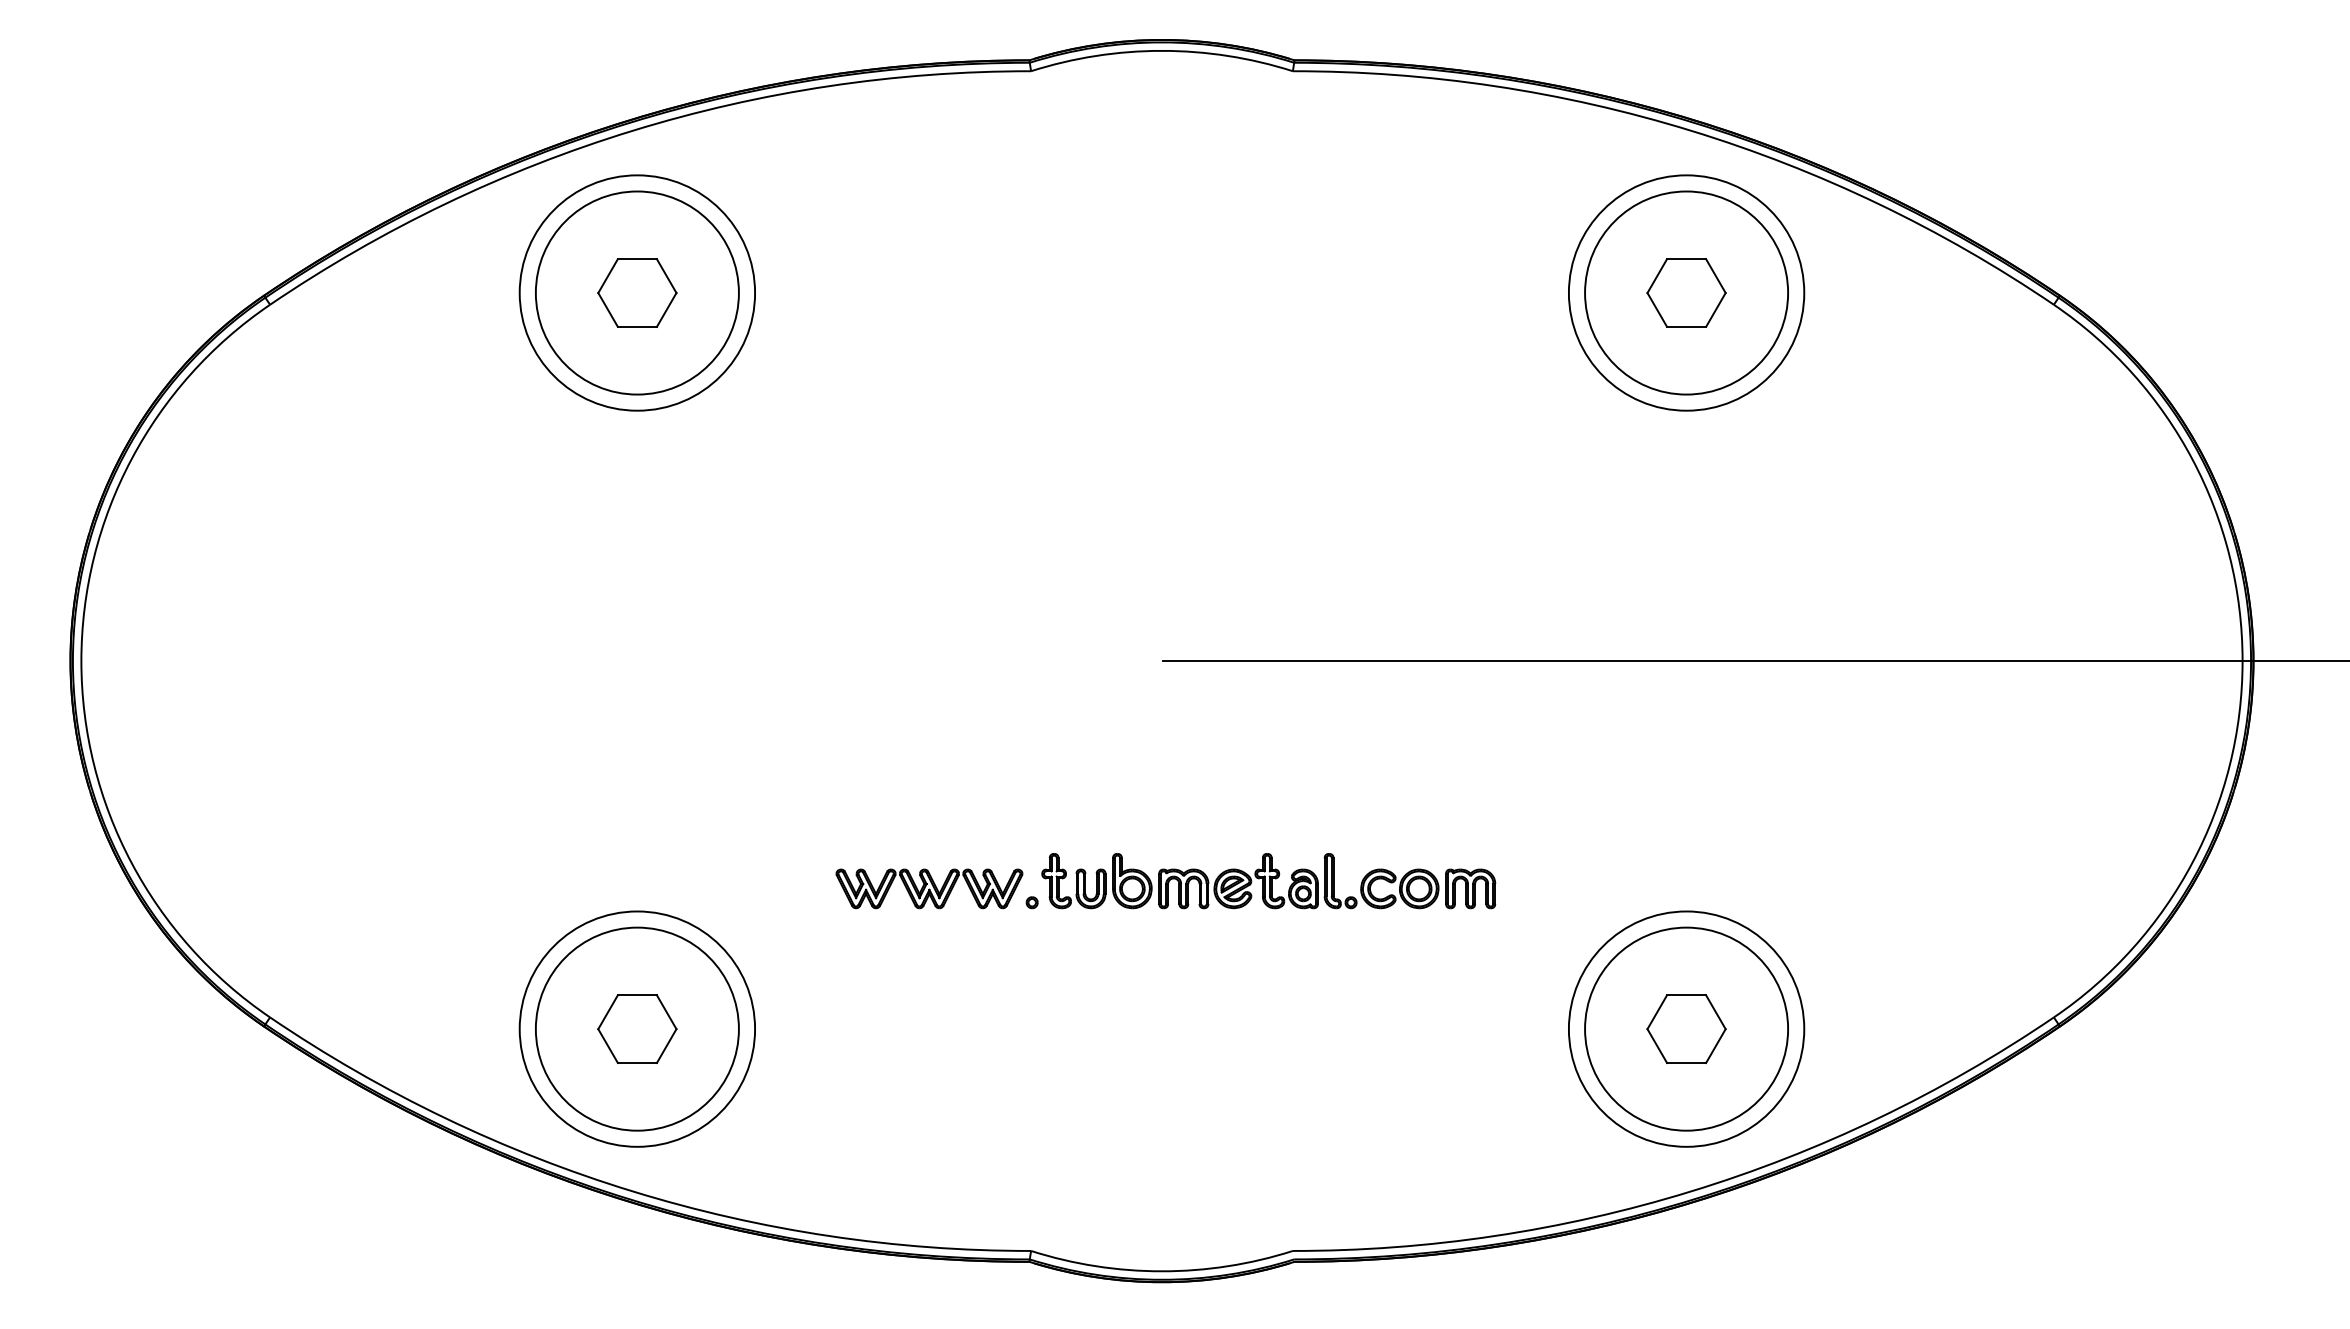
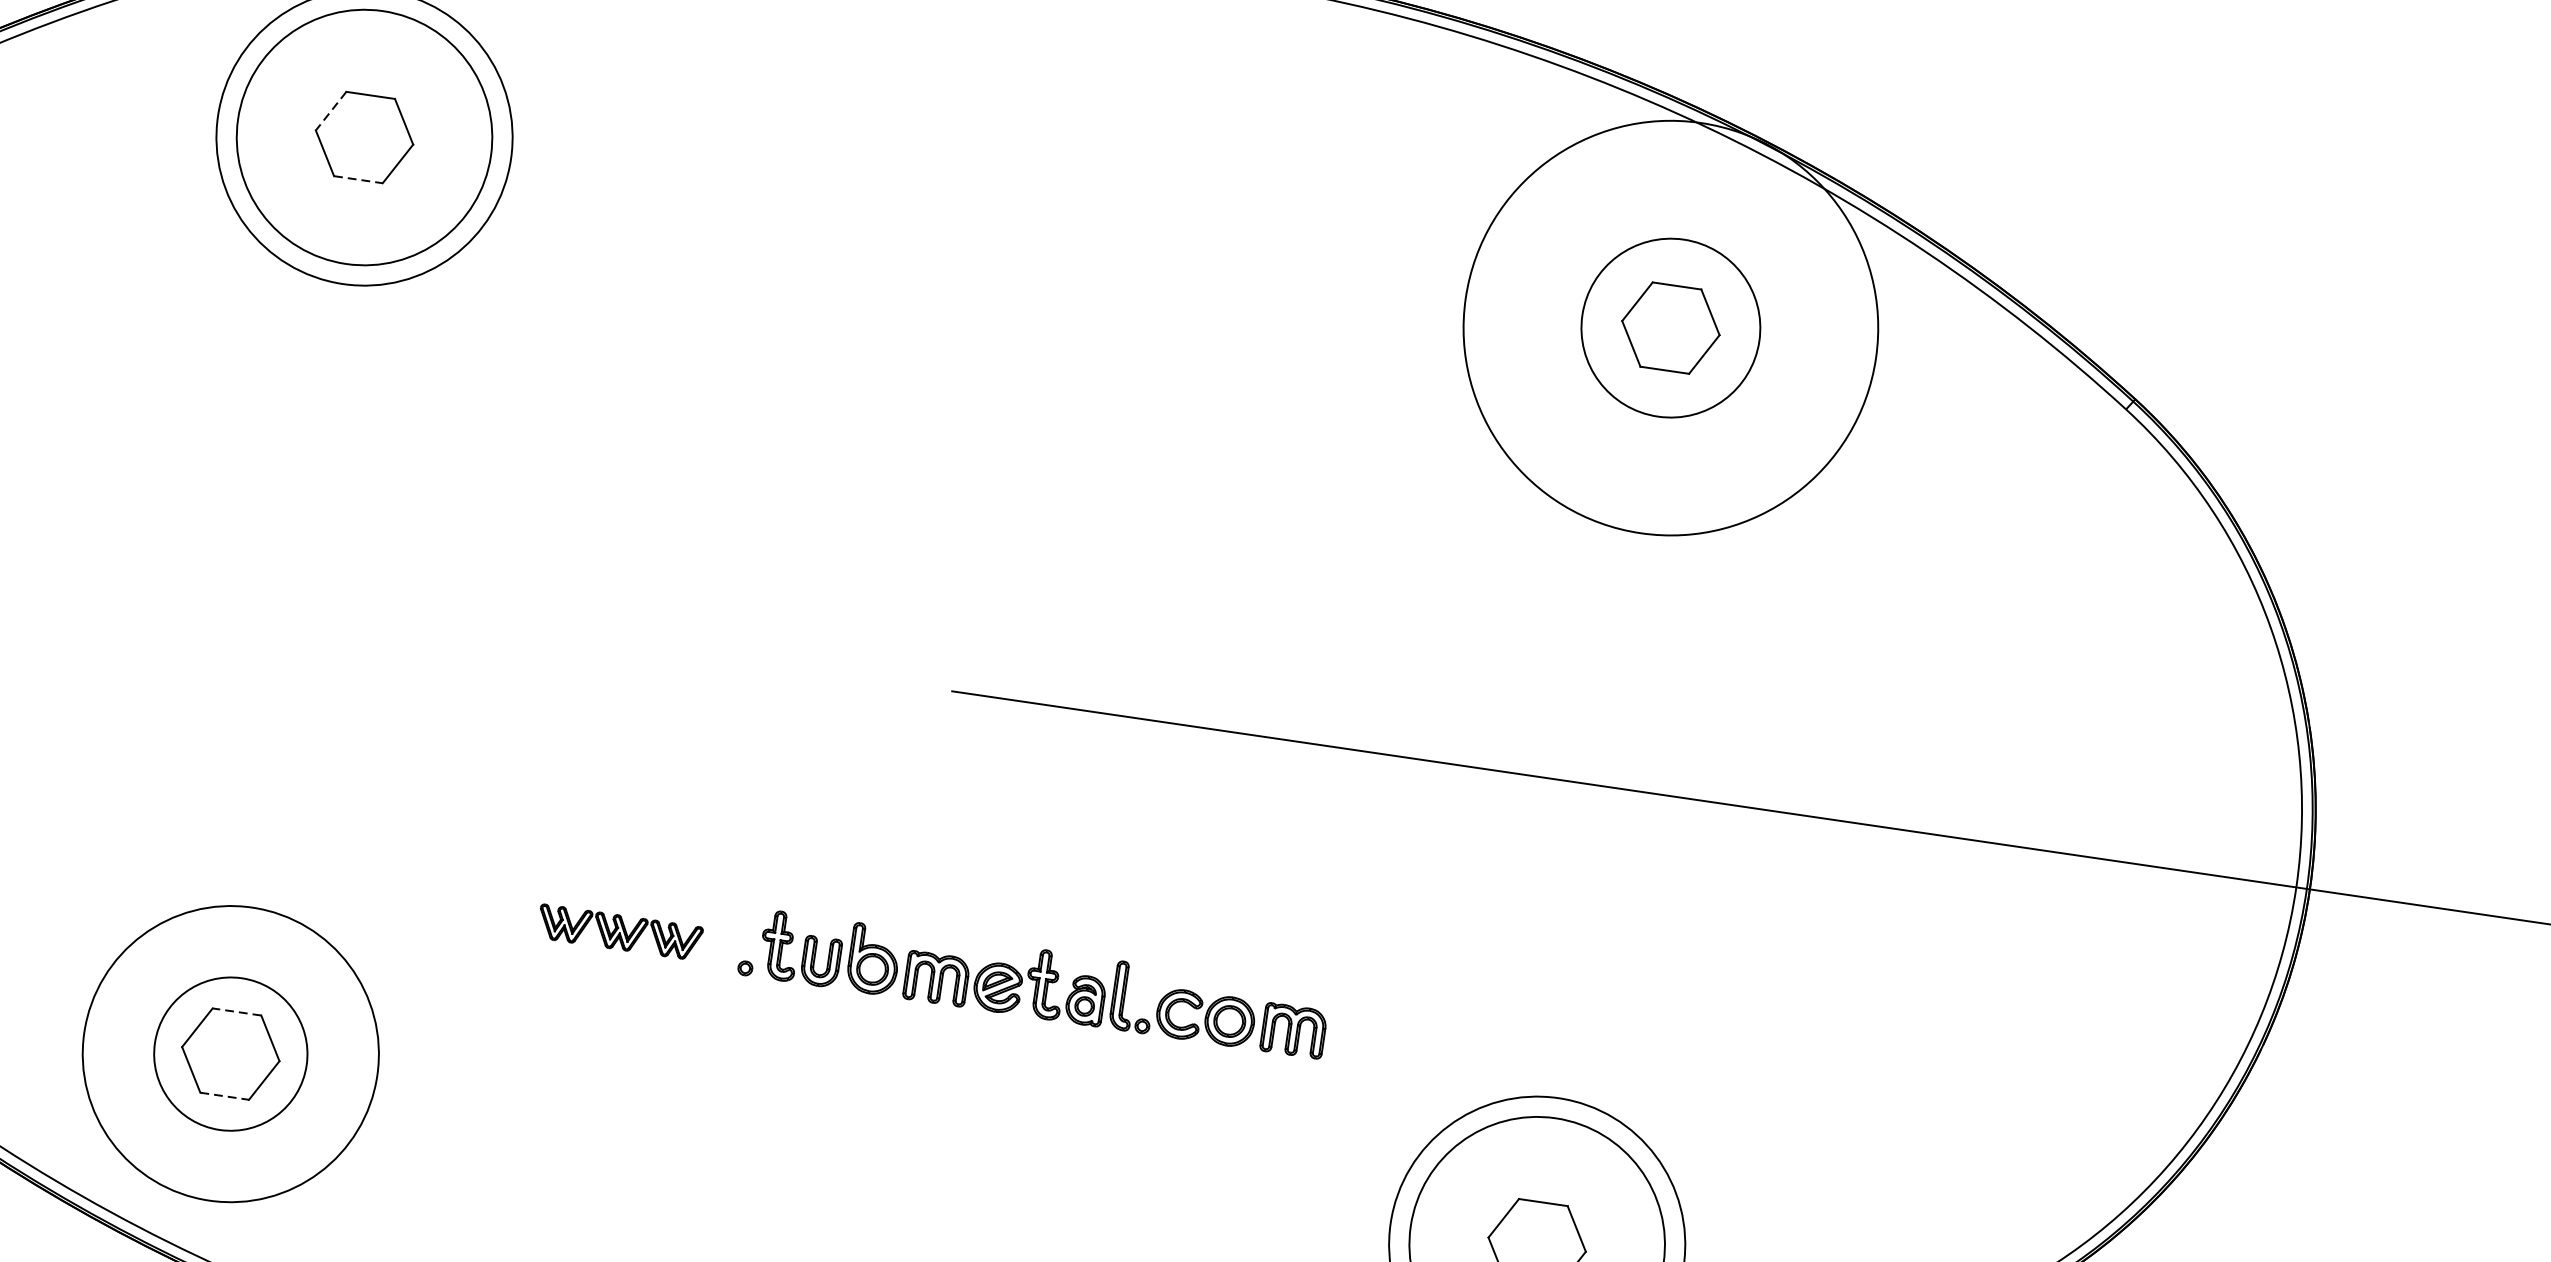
line: (608, 276) -> (331, 111), solid -> dashed
circle: (1686, 292) -> (1670, 327), size x0.7
circle: (1686, 292) -> (1670, 327), size x1.4
line: (637, 326) -> (358, 179), solid -> dashed
part: (929, 888) -> (620, 932), size x0.7
line: (637, 995) -> (237, 1012), solid -> dashed
circle: (636, 1028) -> (229, 1053), size x0.6
line: (637, 1063) -> (224, 1096), solid -> dashed

